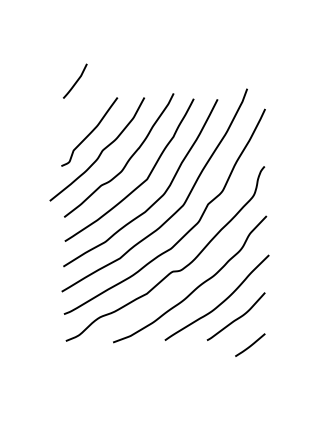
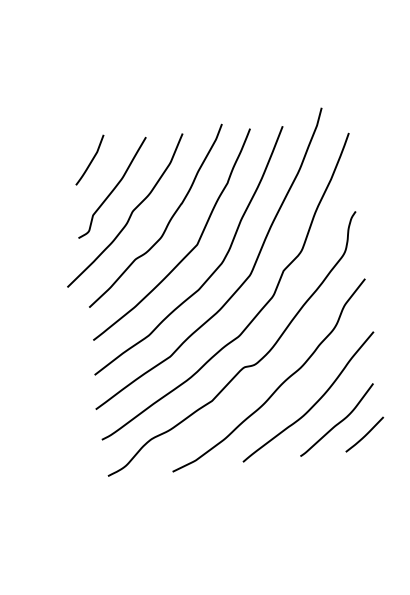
curve: (76, 80) -> (91, 158), moved
line: (250, 344) -> (364, 433), moved

